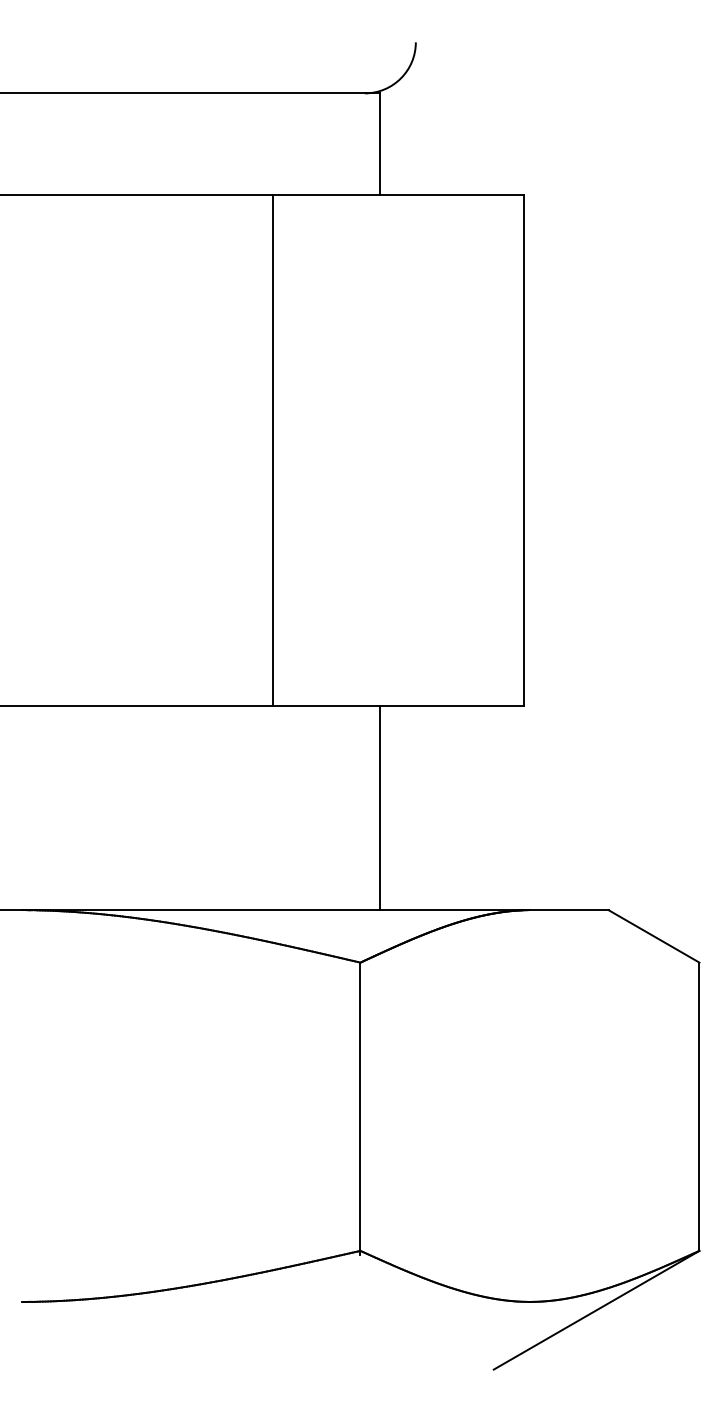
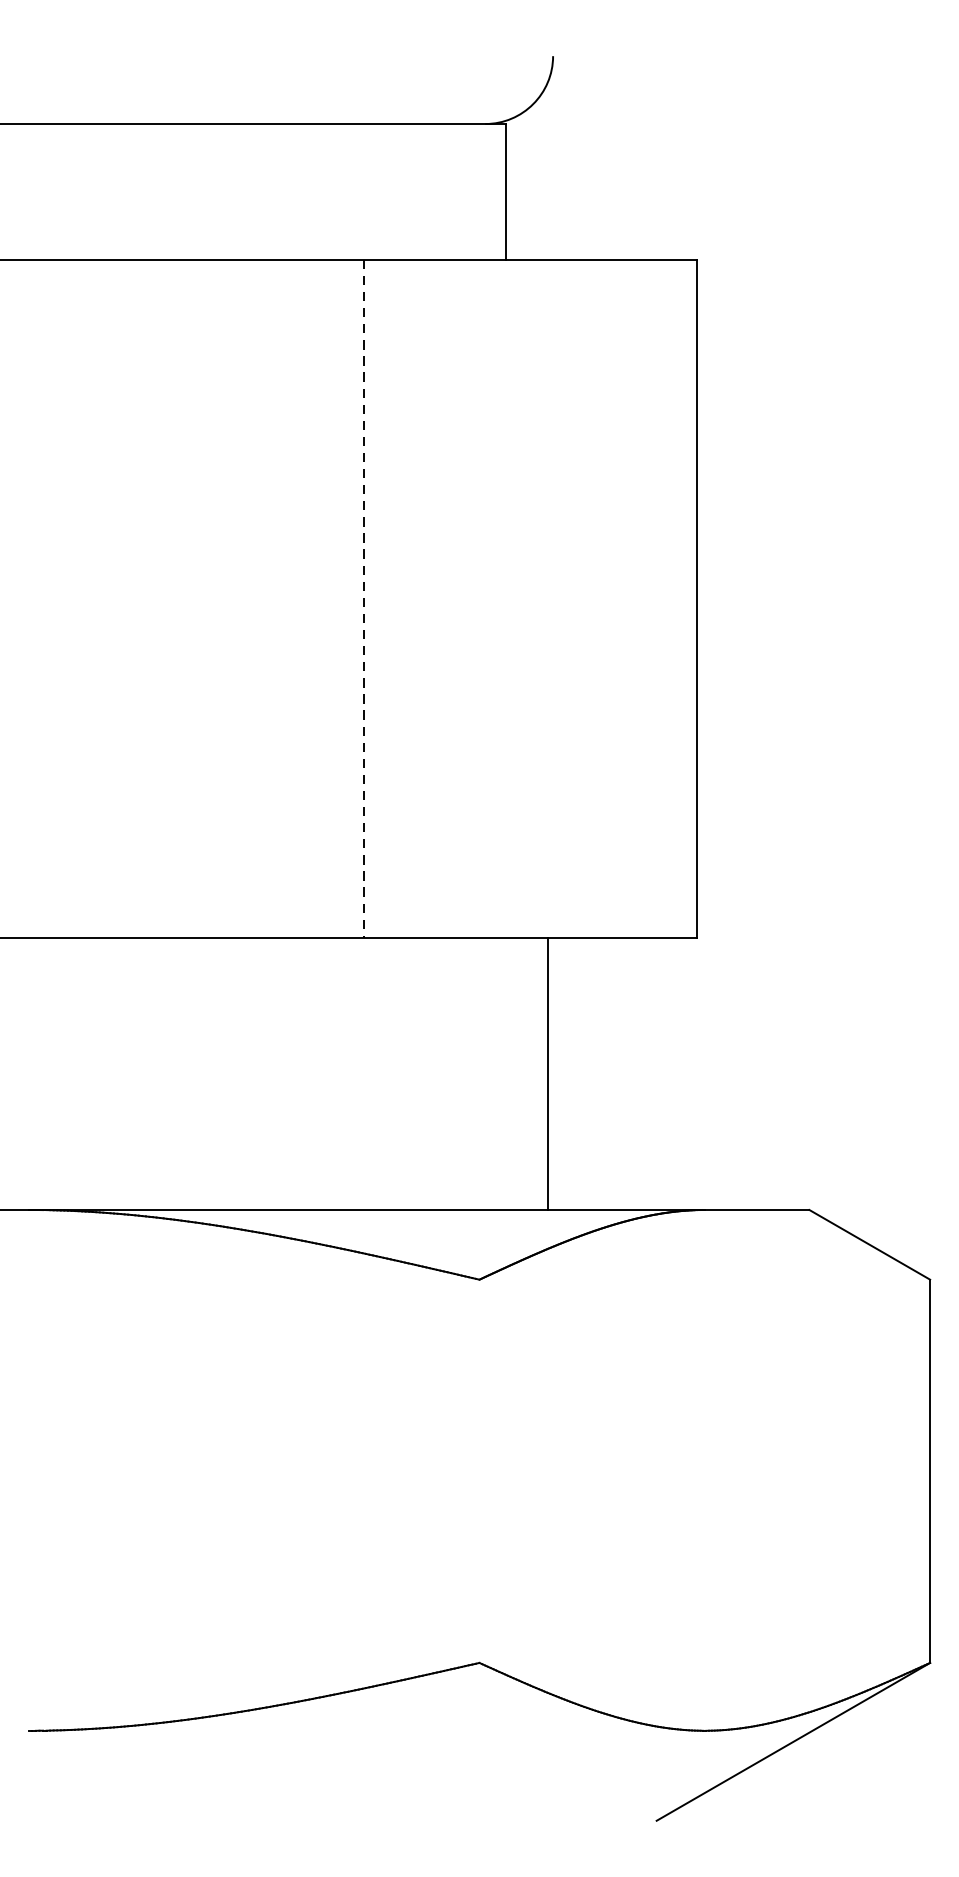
line: (273, 451) -> (363, 600), solid -> dashed
line: (380, 807) -> (548, 1073), moved
line: (360, 1108) -> (479, 1473), removed

